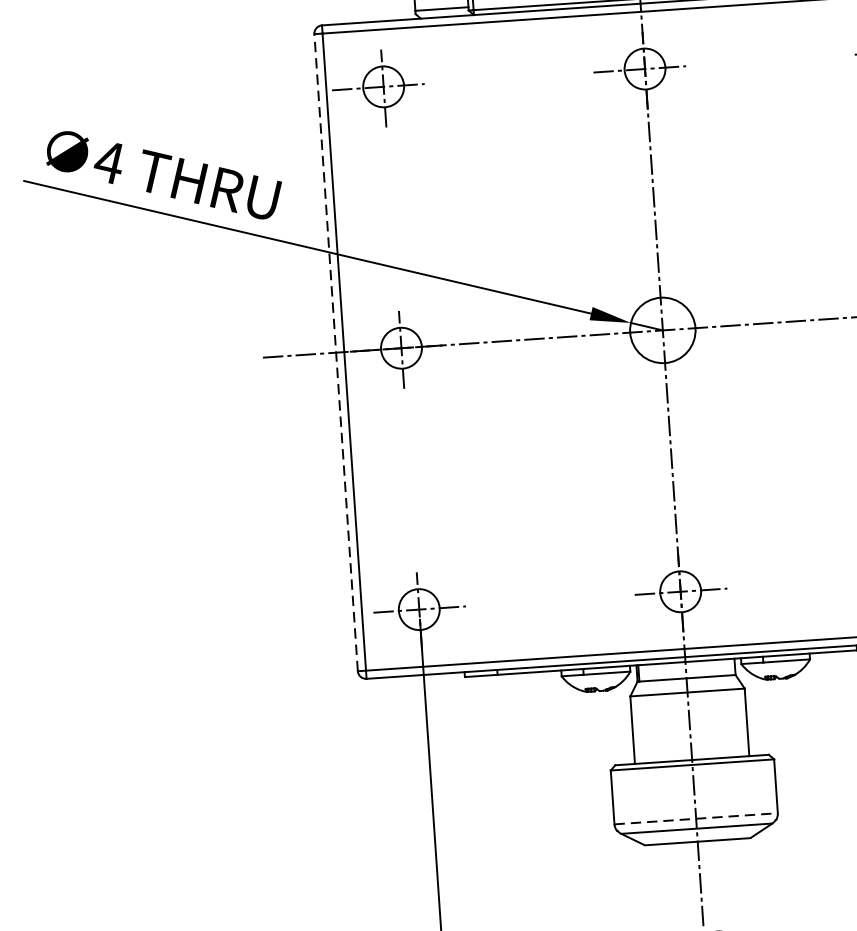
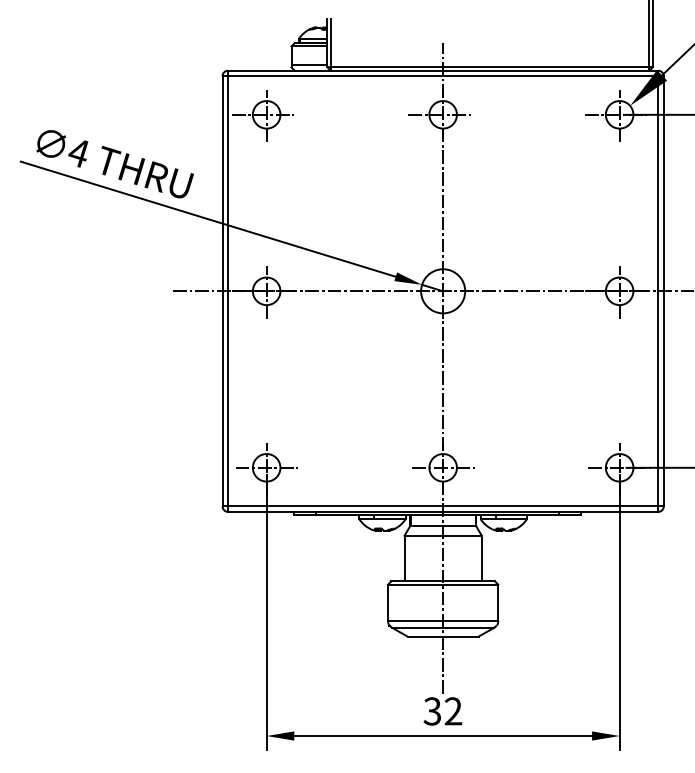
line: (335, 351) -> (222, 290), dashed -> solid
line: (696, 819) -> (443, 621), dashed -> solid

